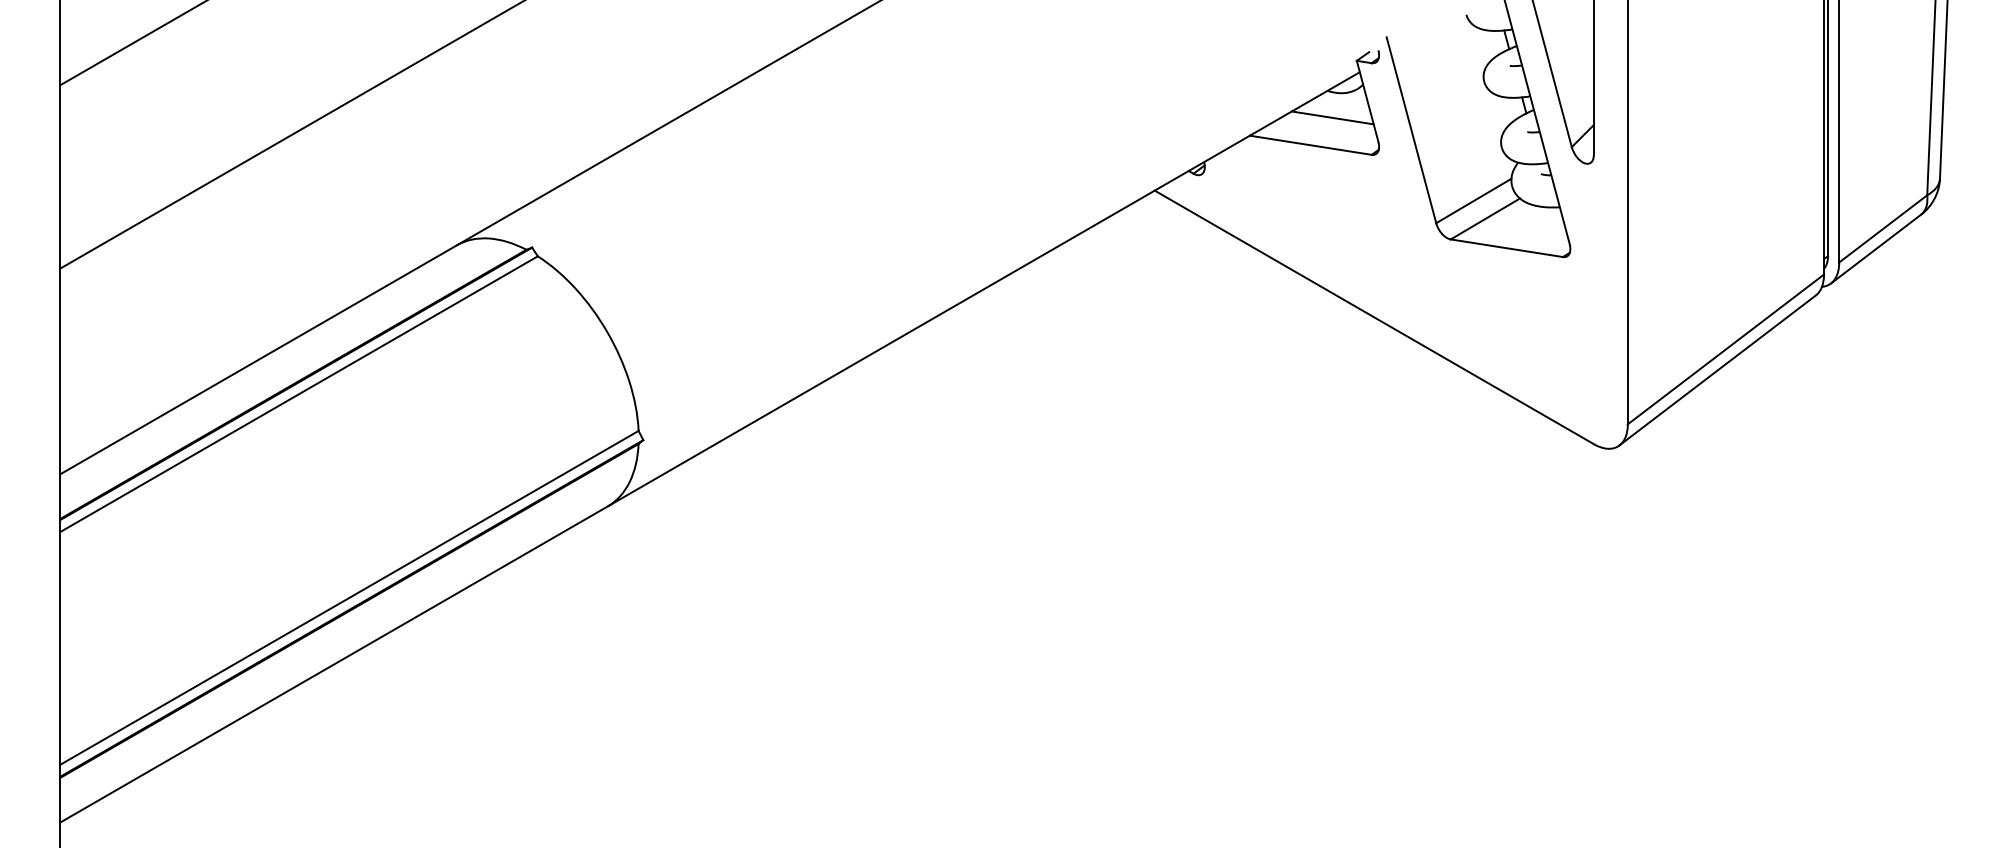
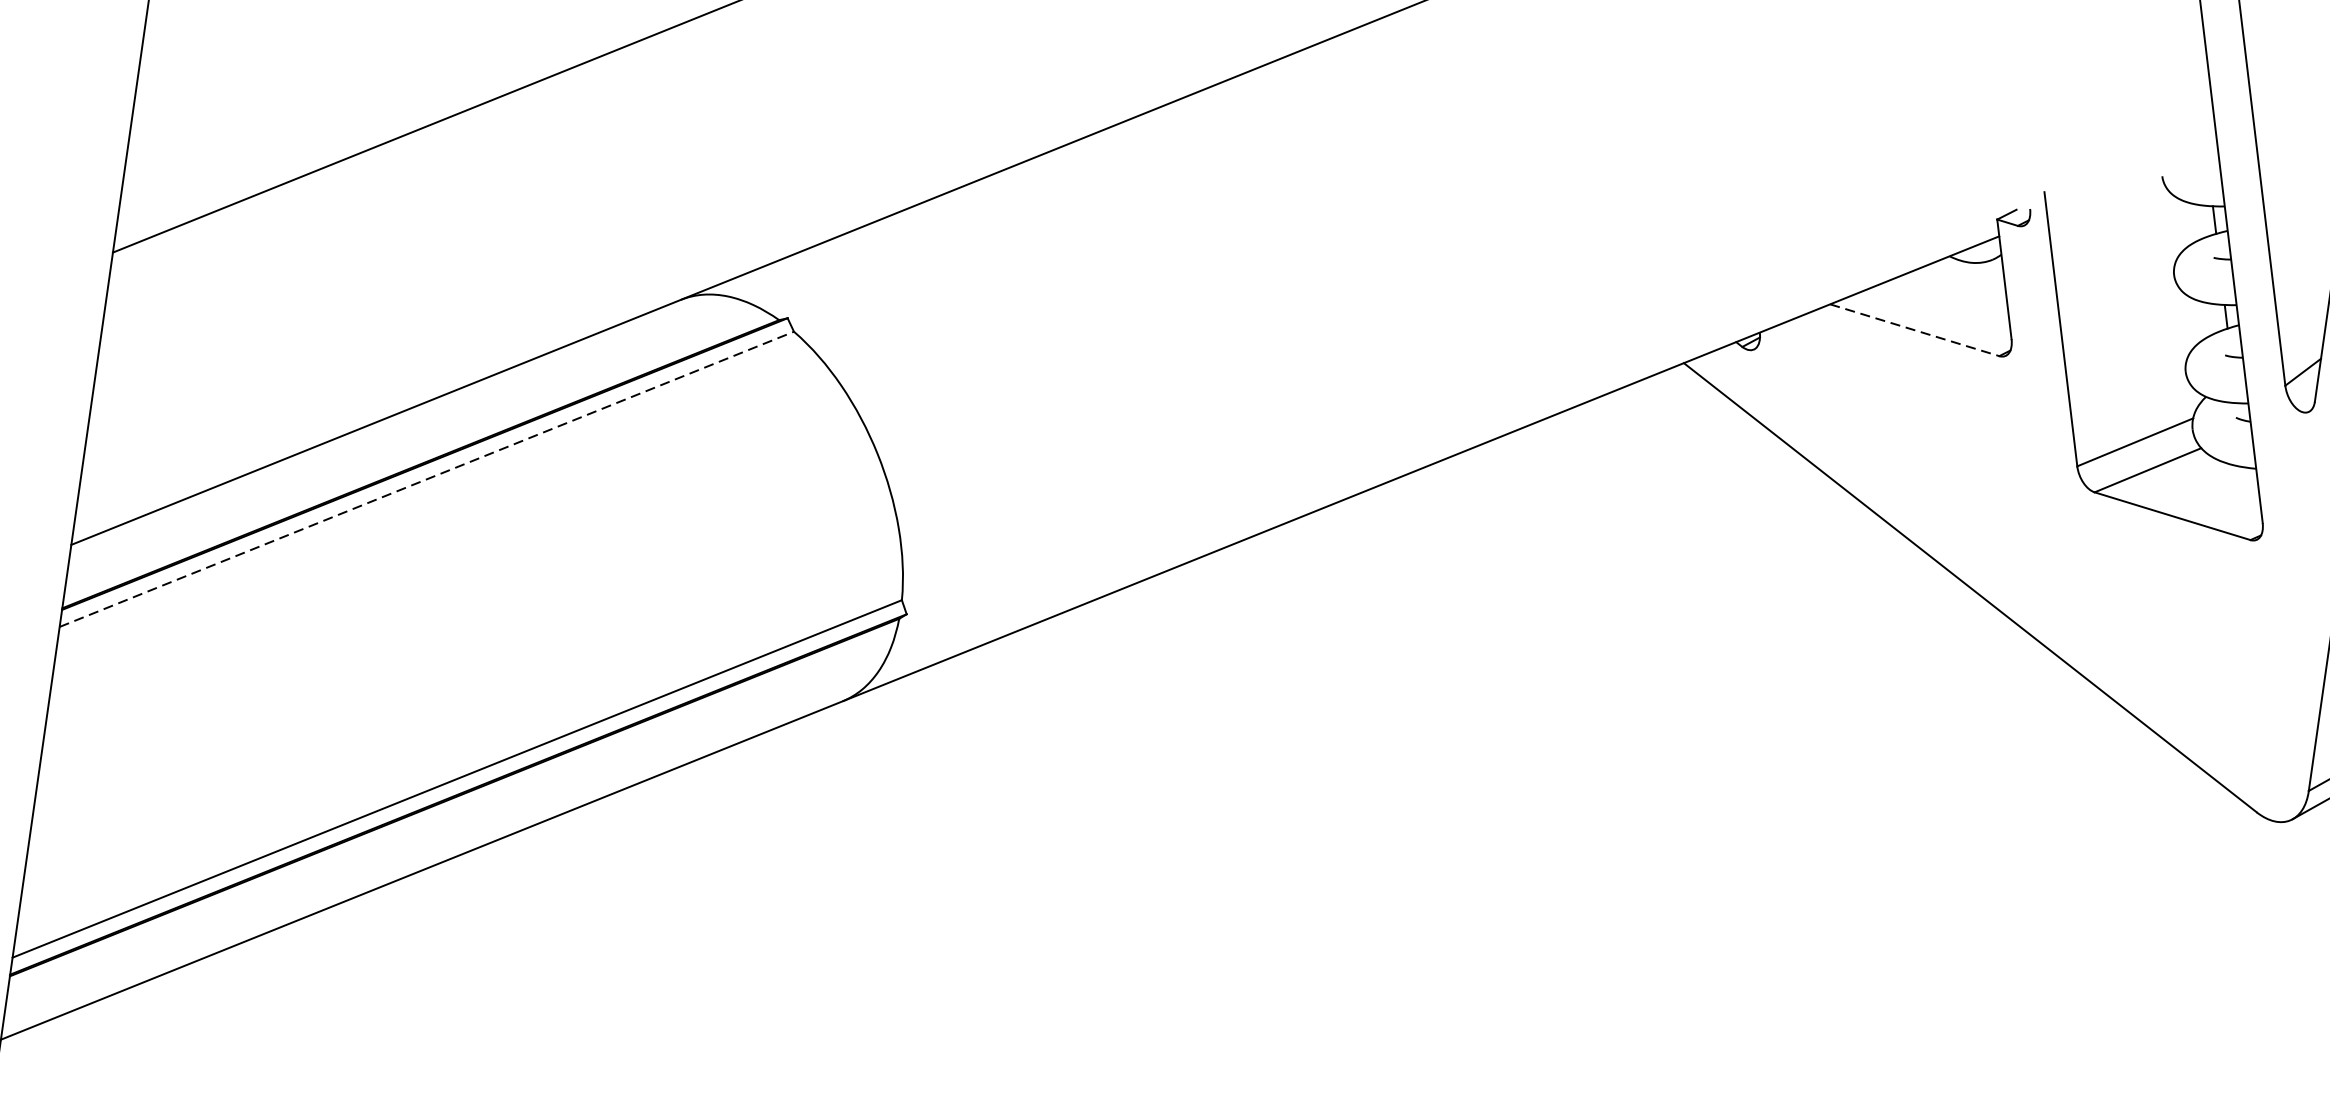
line: (1332, 117) -> (1951, 295), removed
line: (1310, 145) -> (1914, 330), solid -> dashed
line: (299, 394) -> (427, 479), solid -> dashed

